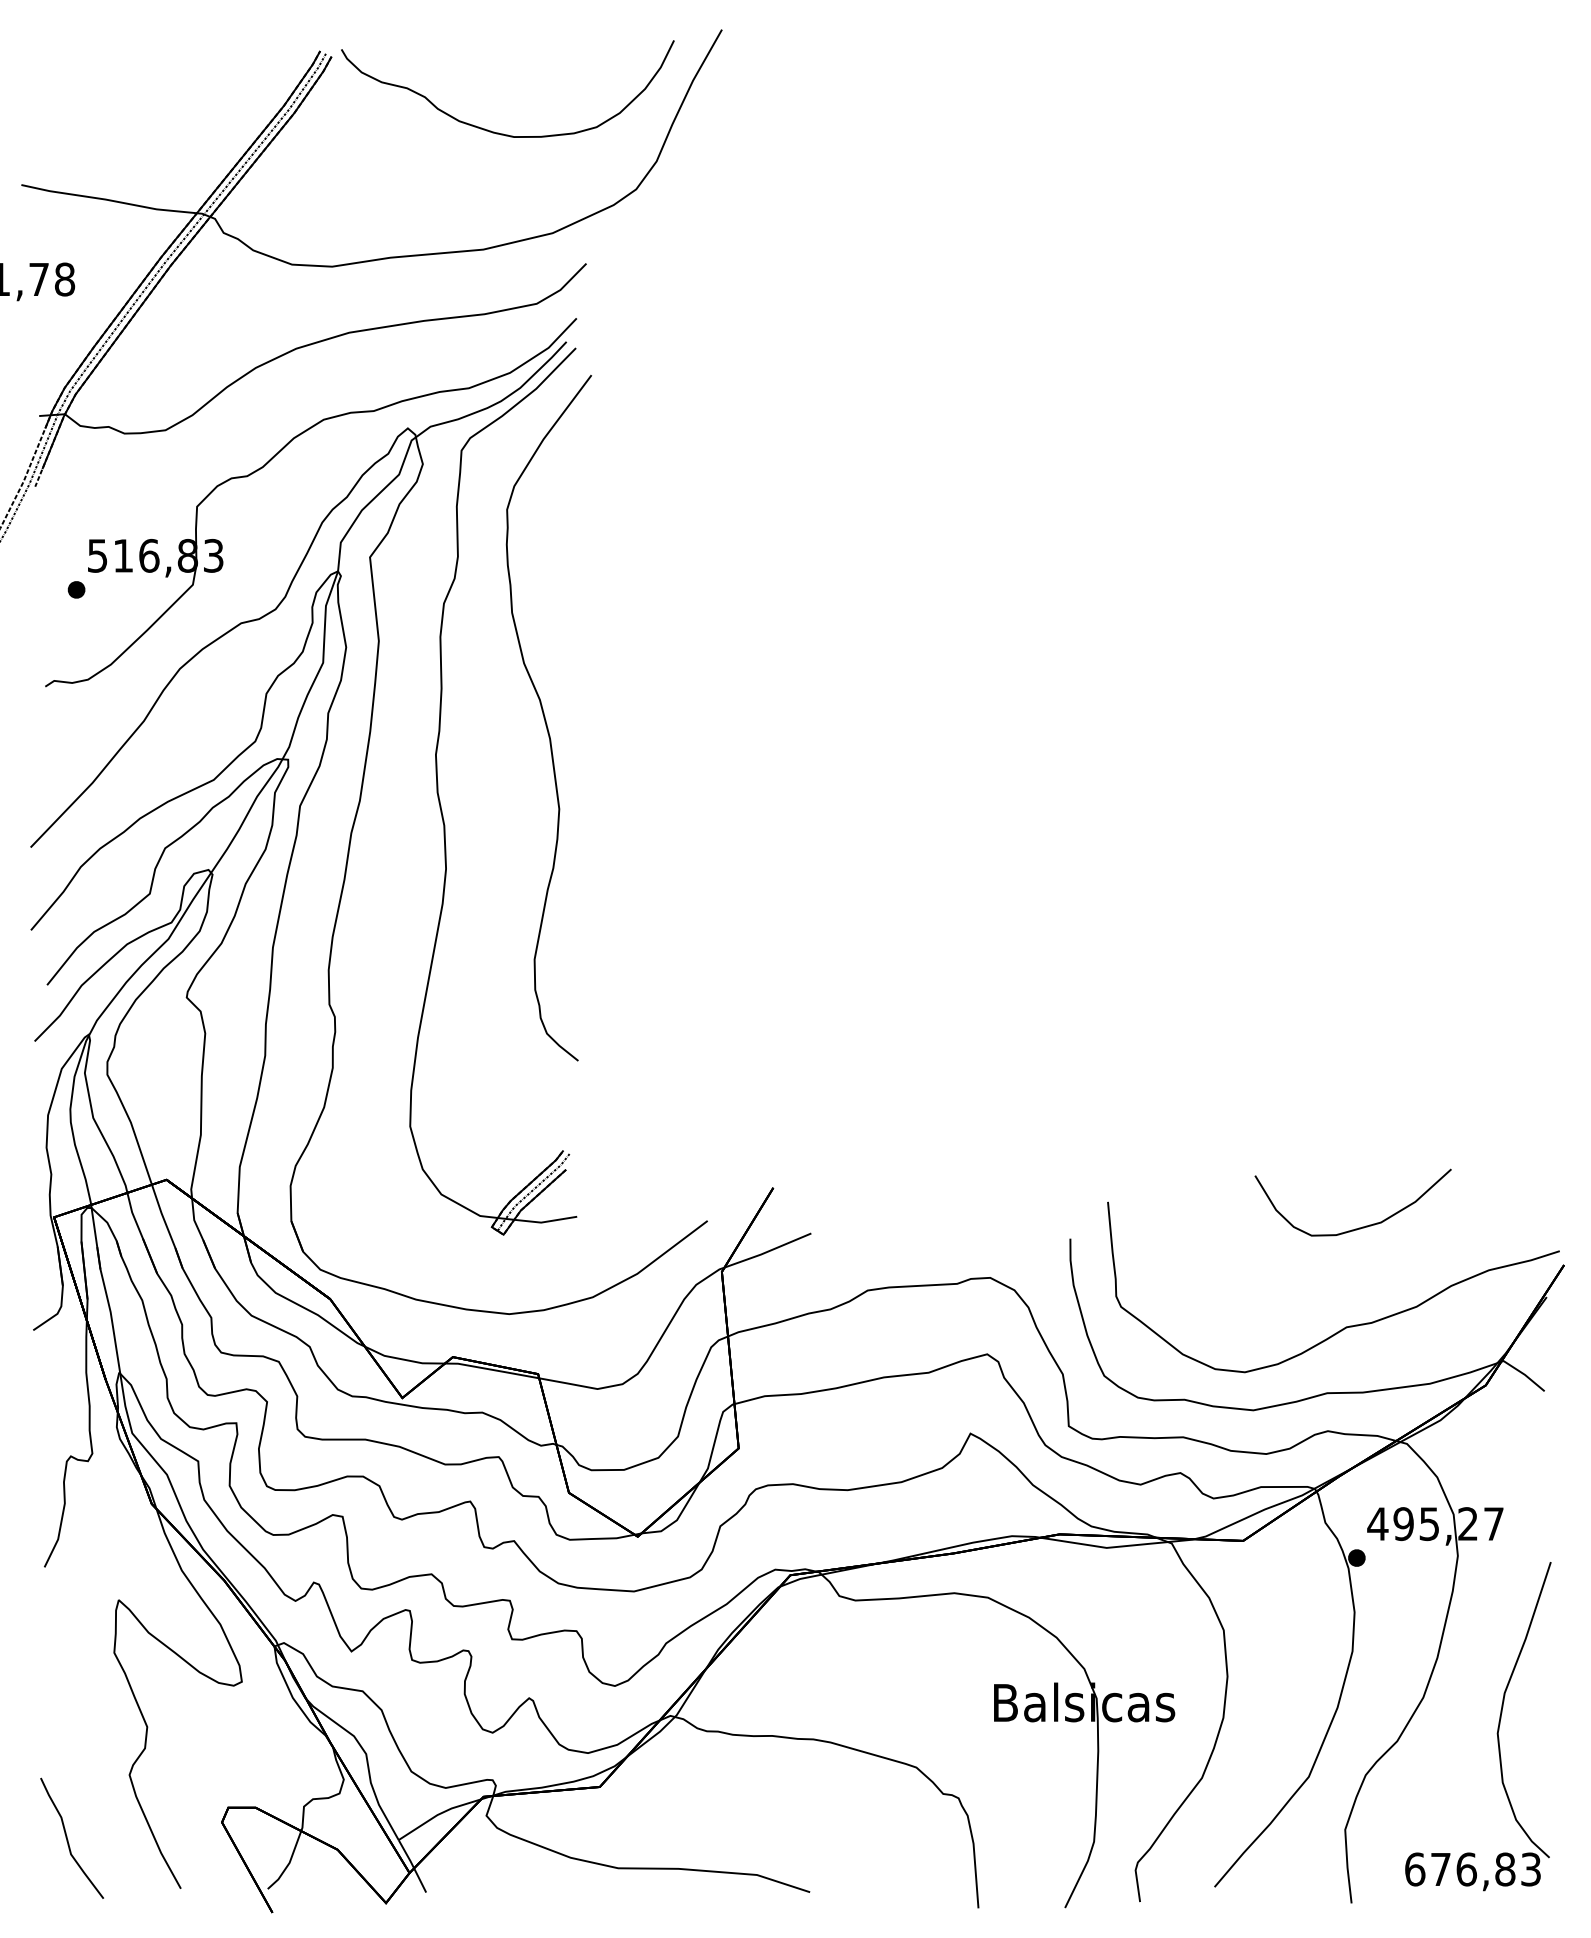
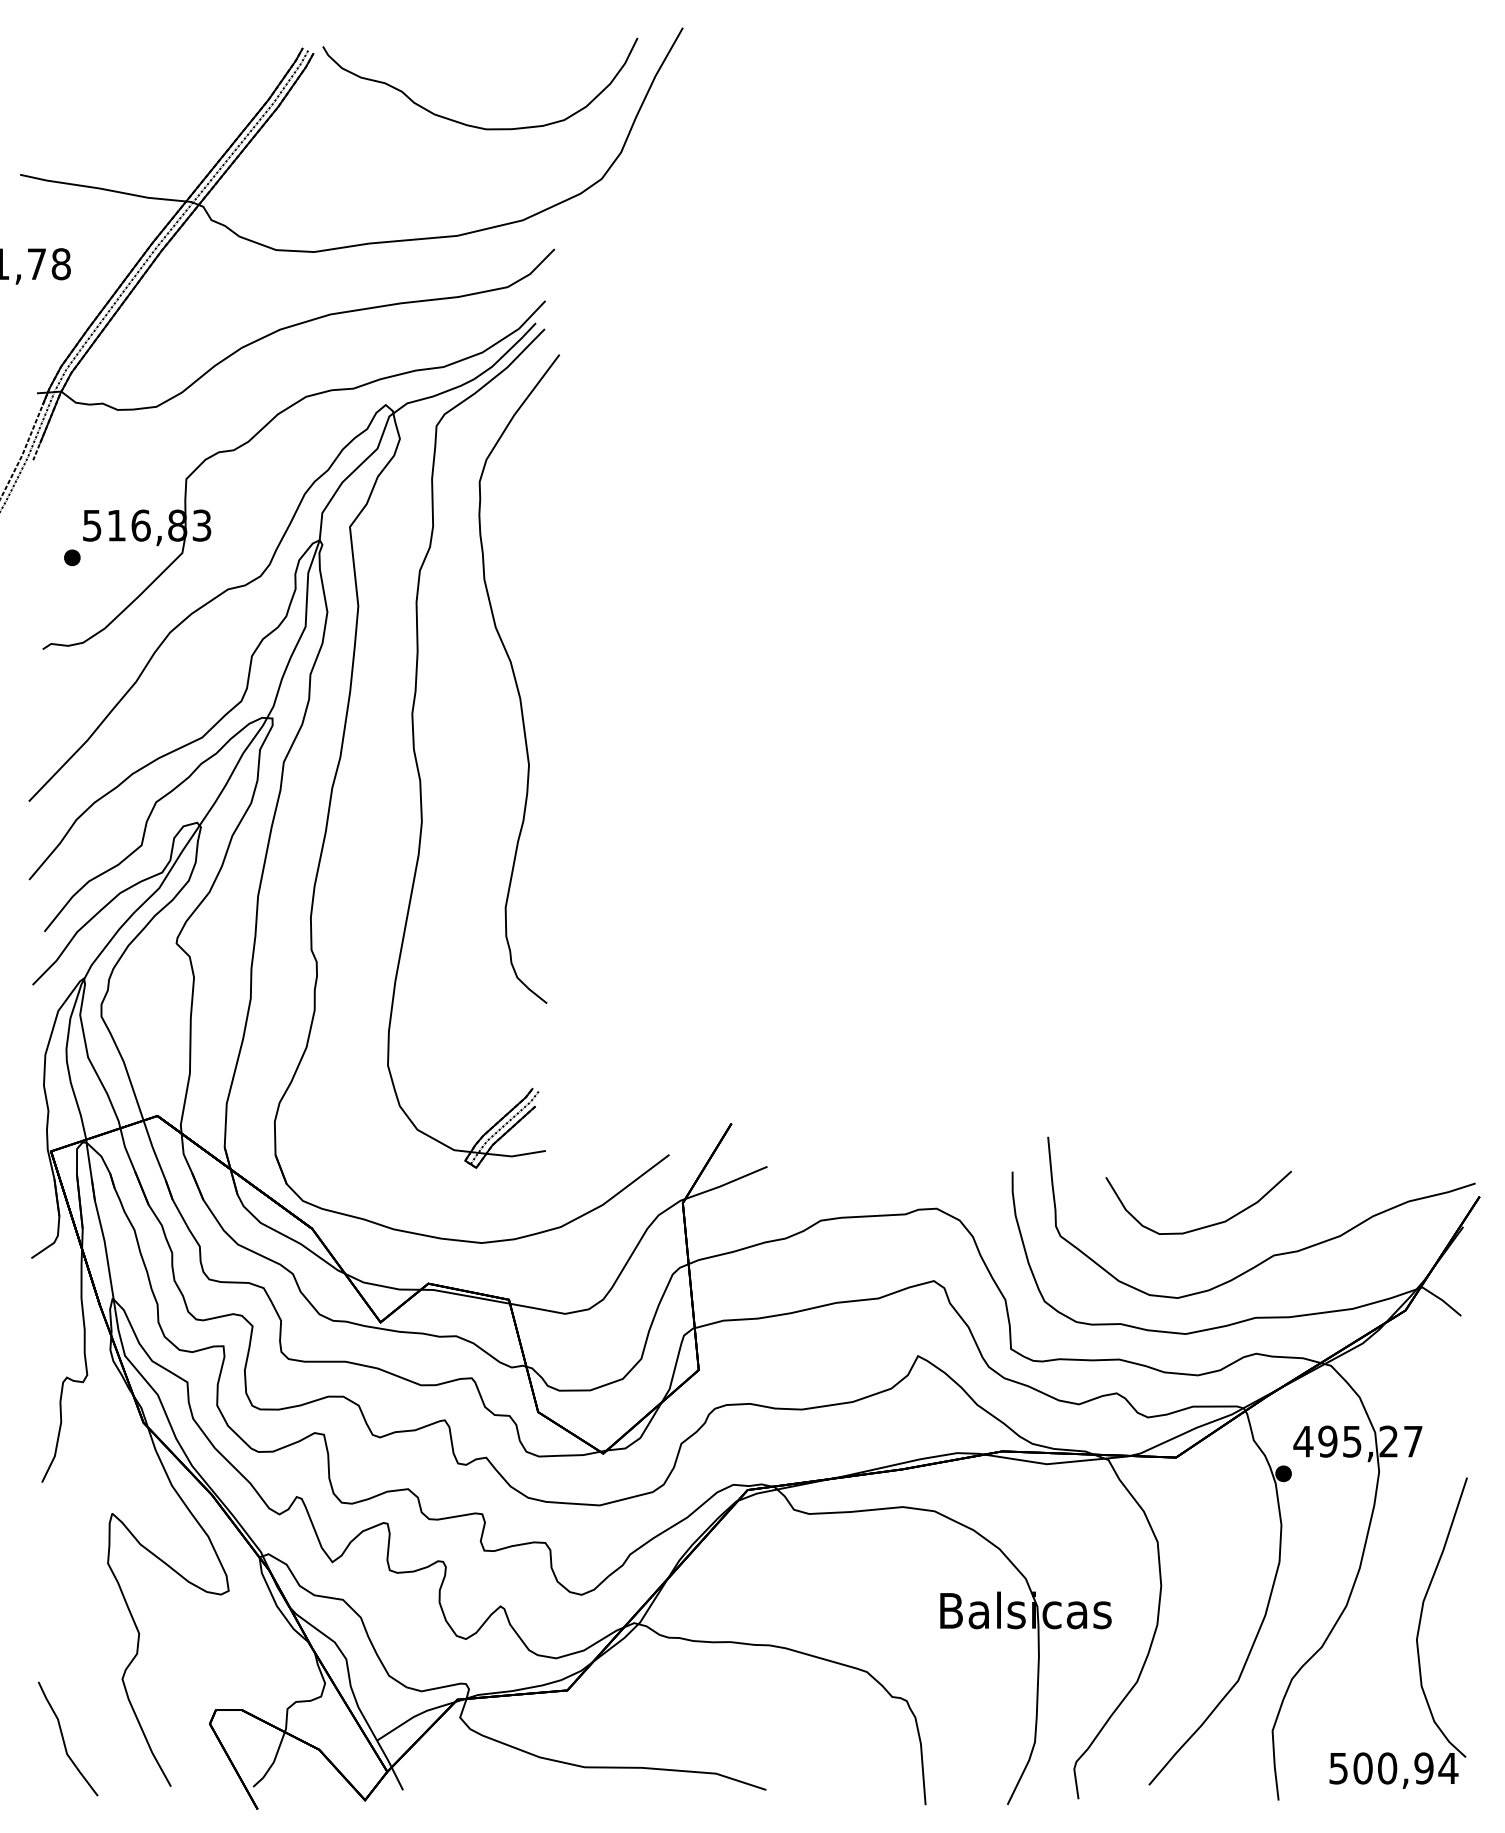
part: (1358, 1227) -> (1203, 1226), moved
text: (1473, 1869) -> (1393, 1768), 676,83 -> 500,94

